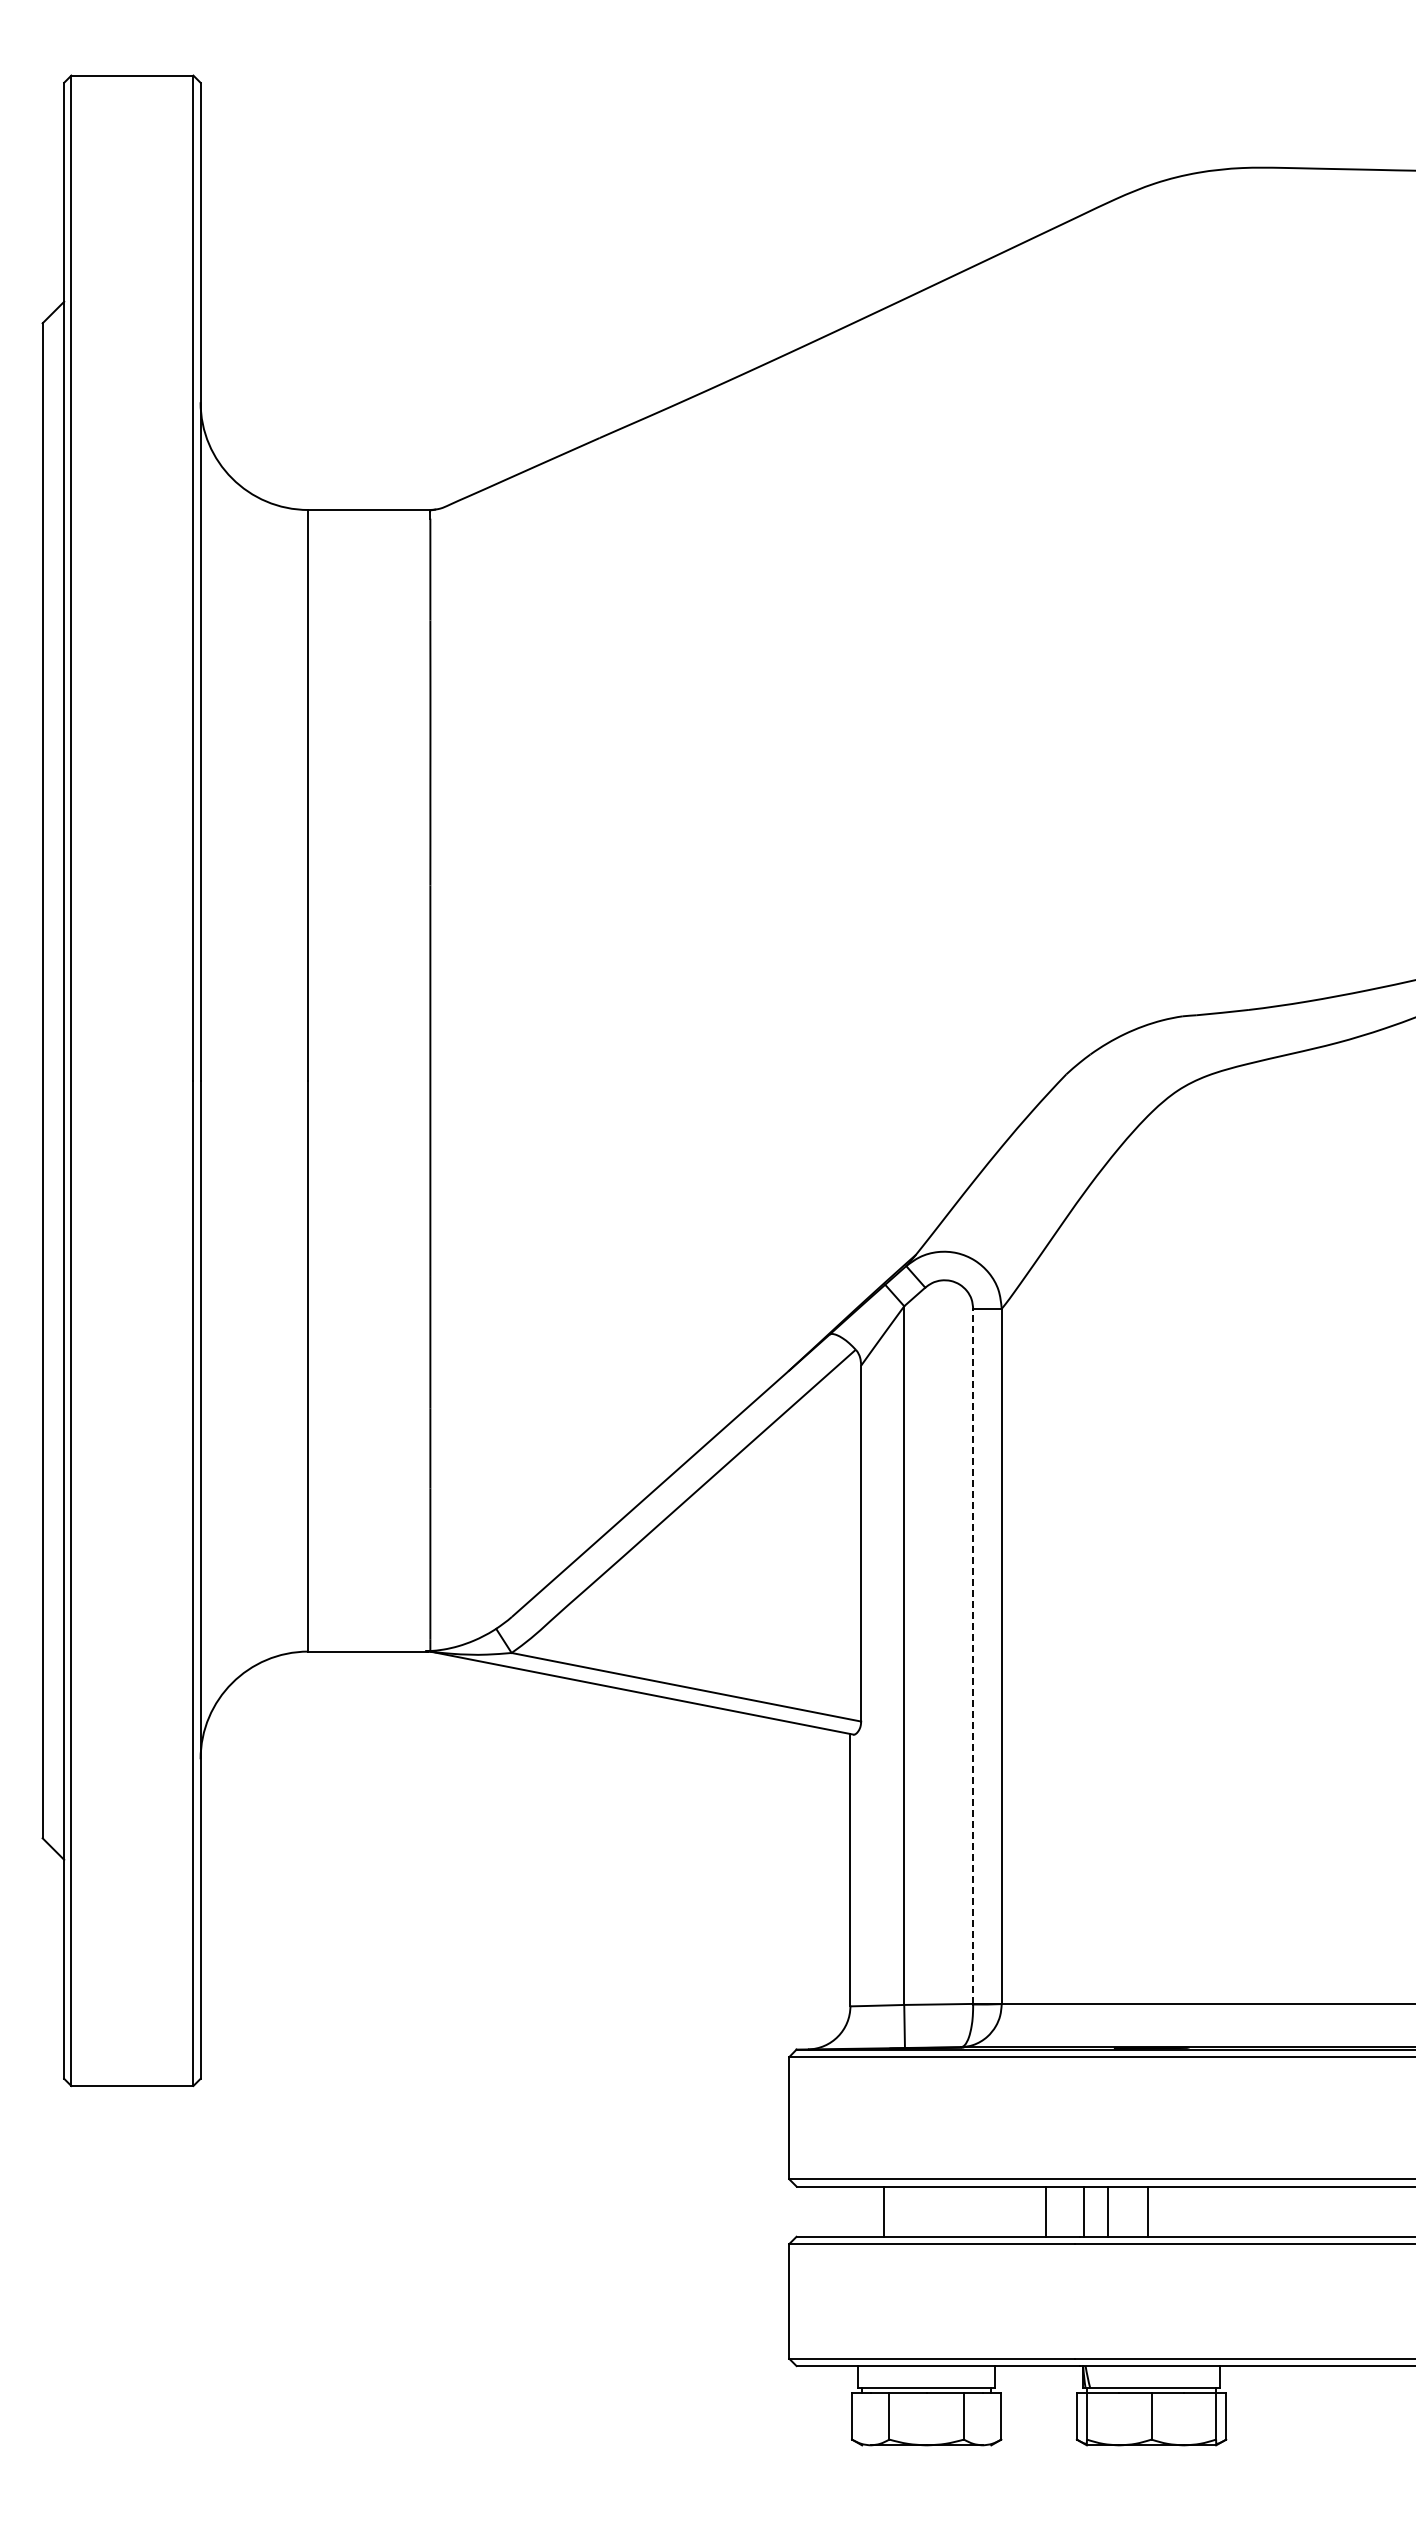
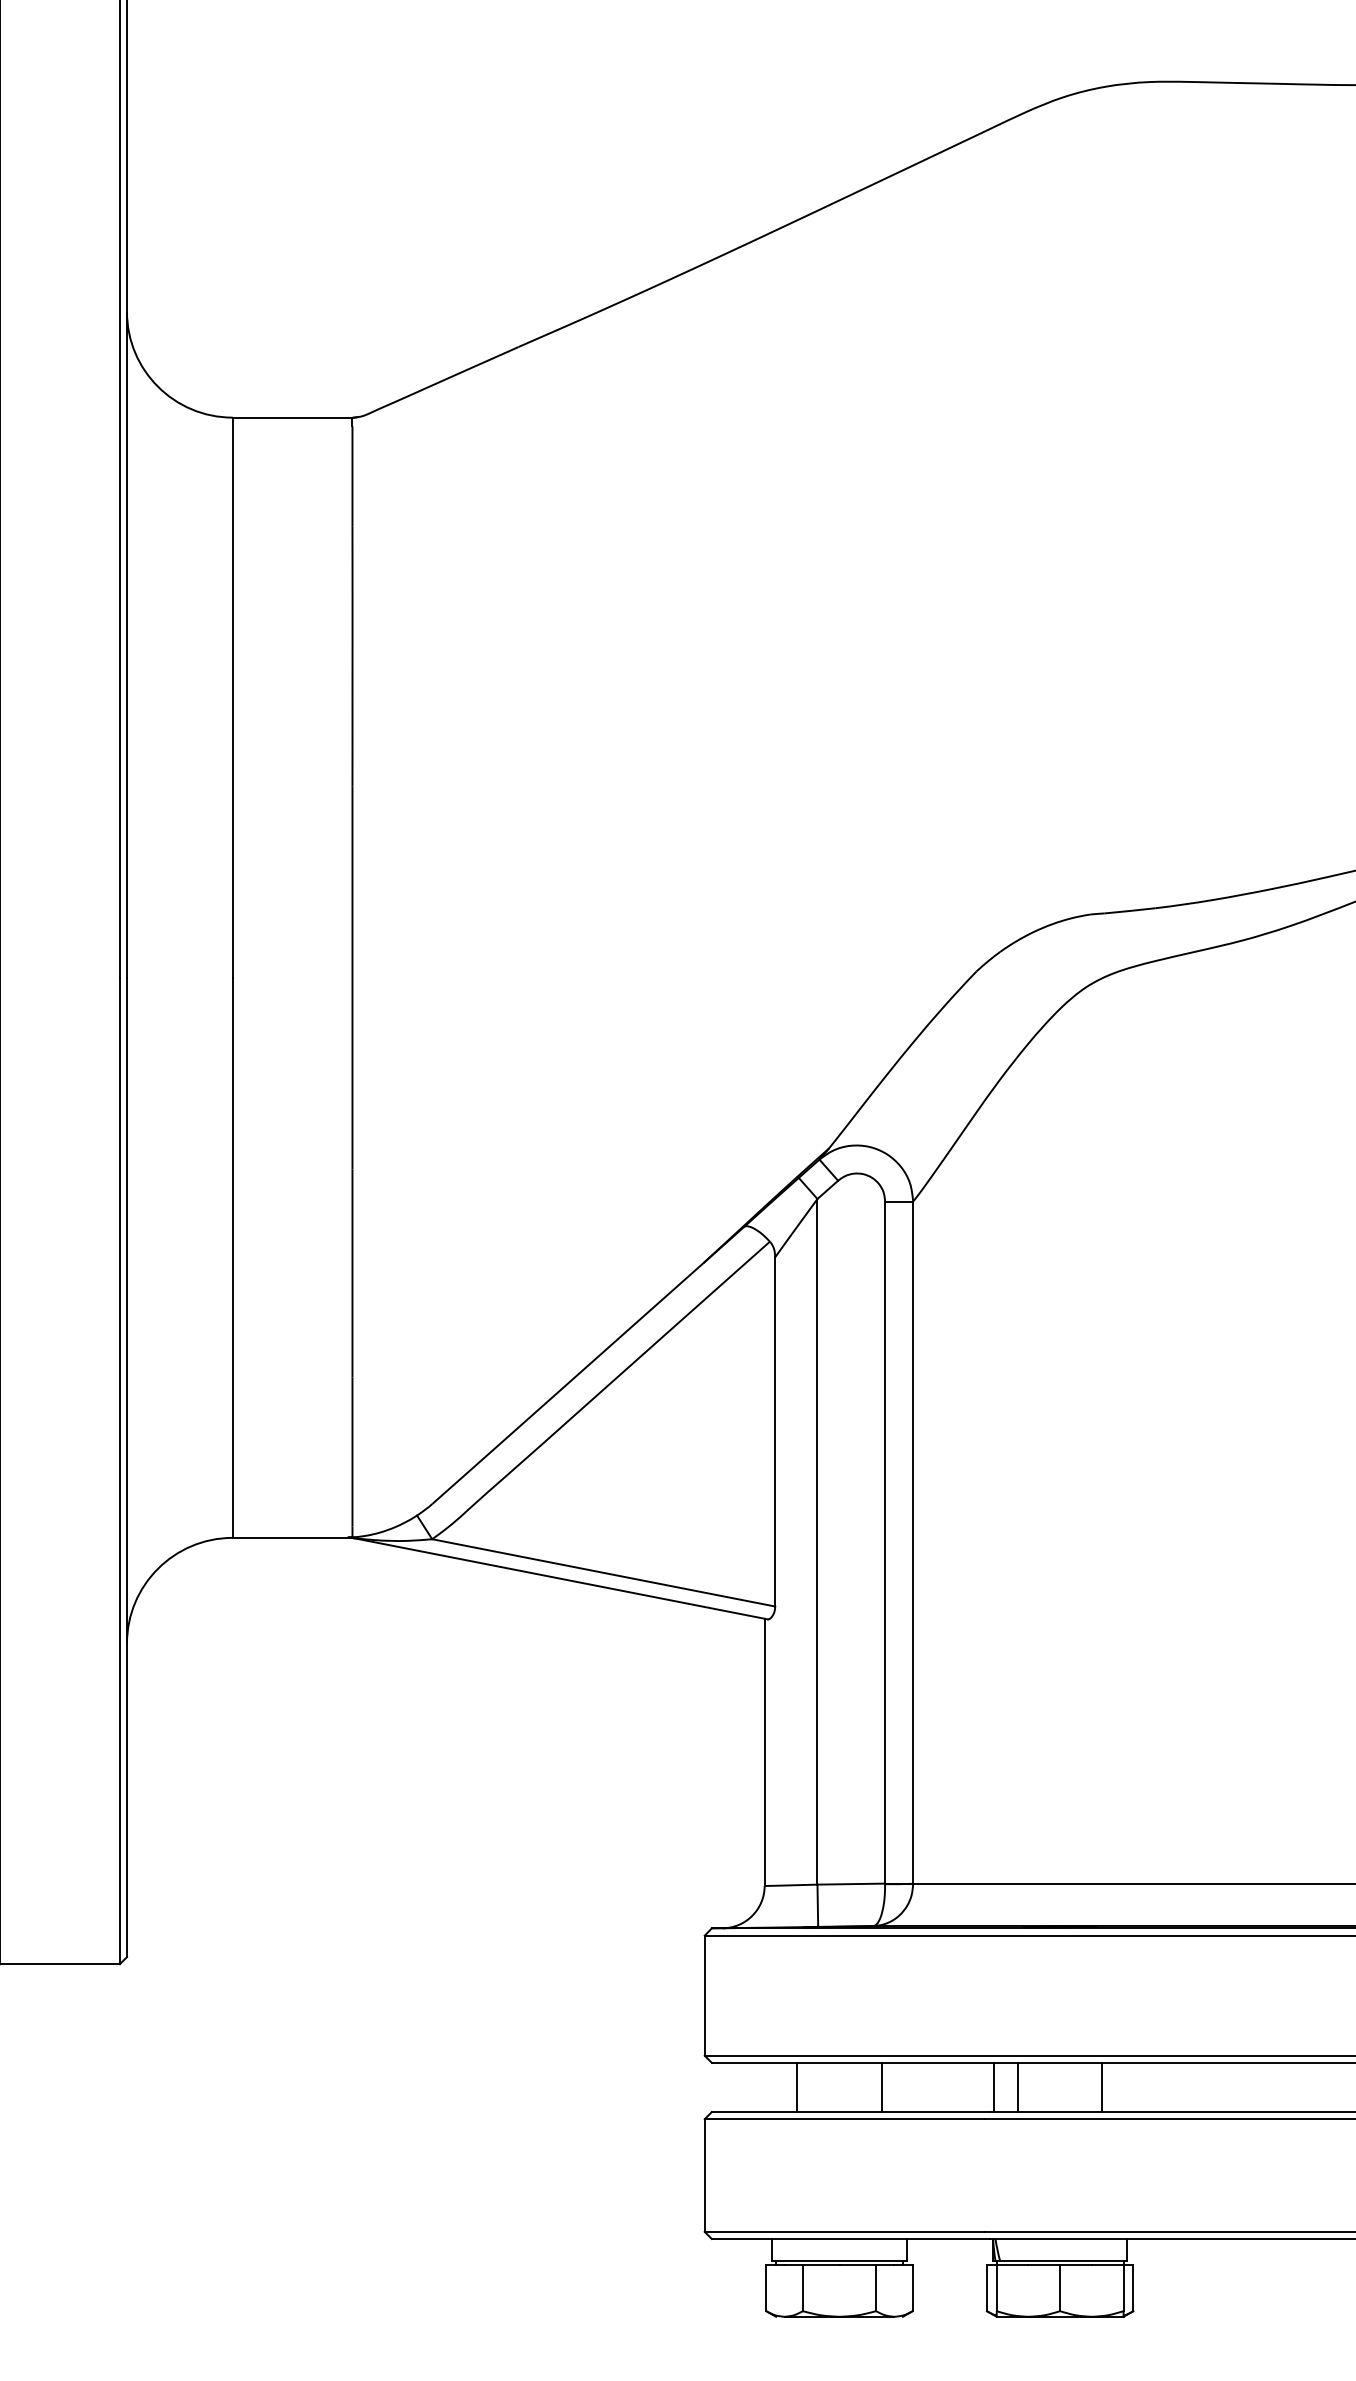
line: (973, 1656) -> (885, 1542), dashed -> solid
line: (1045, 2211) -> (881, 2087), moved
line: (1147, 2211) -> (1102, 2087), moved

